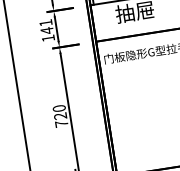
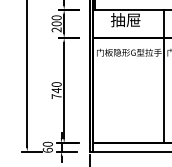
text: (46, 30) -> (56, 23), 141 -> 200
text: (60, 116) -> (56, 90), 720 -> 740

